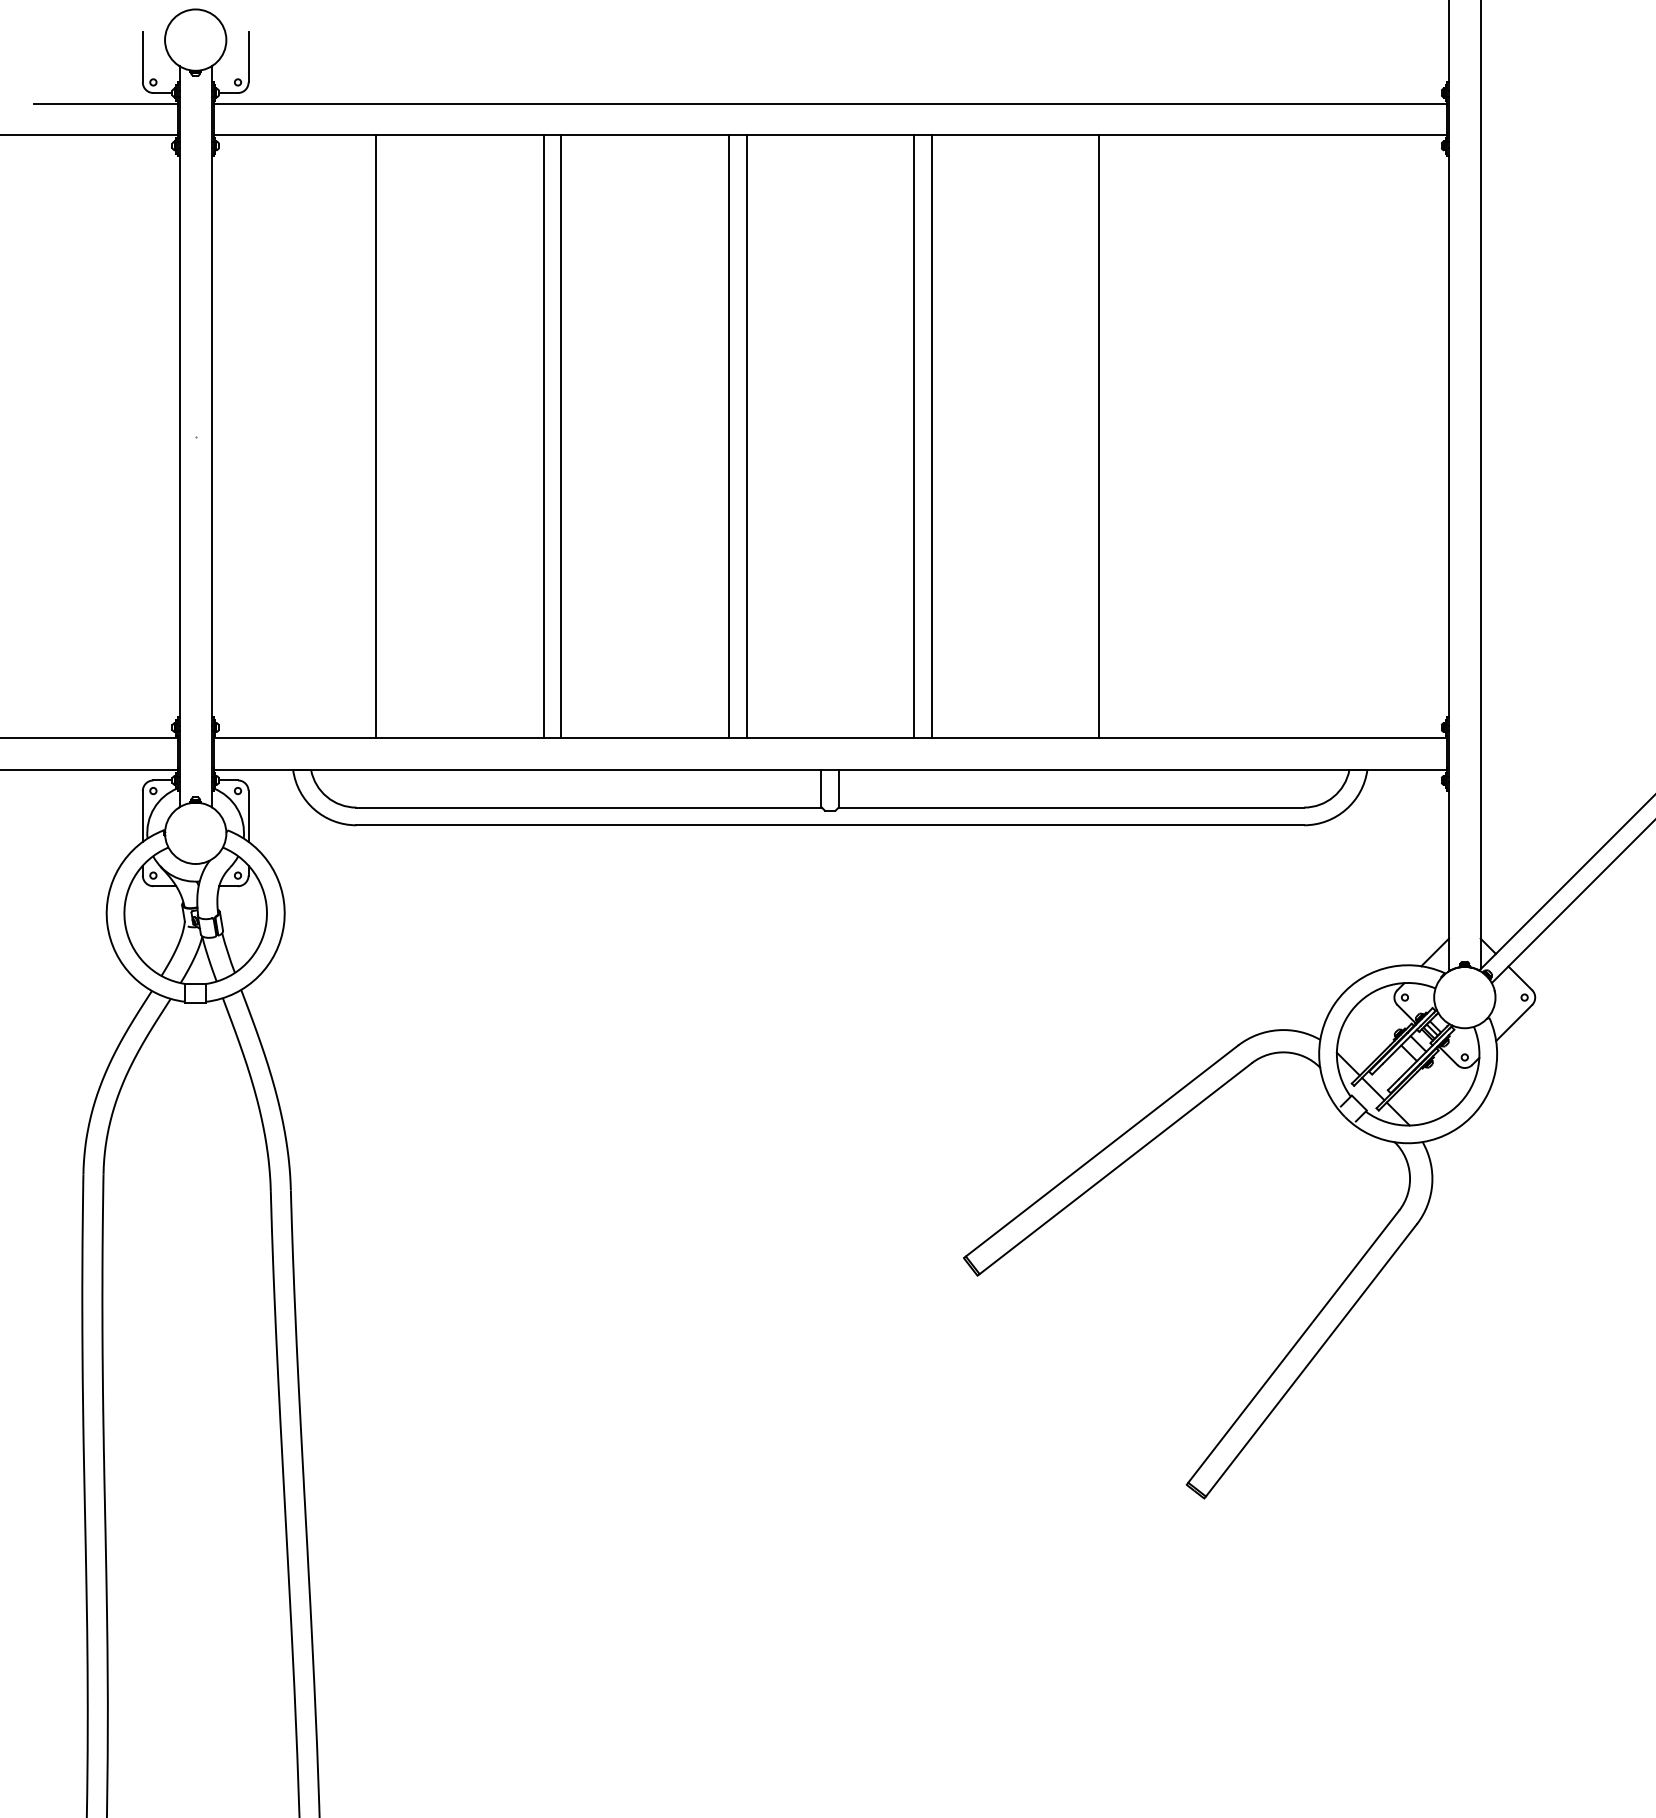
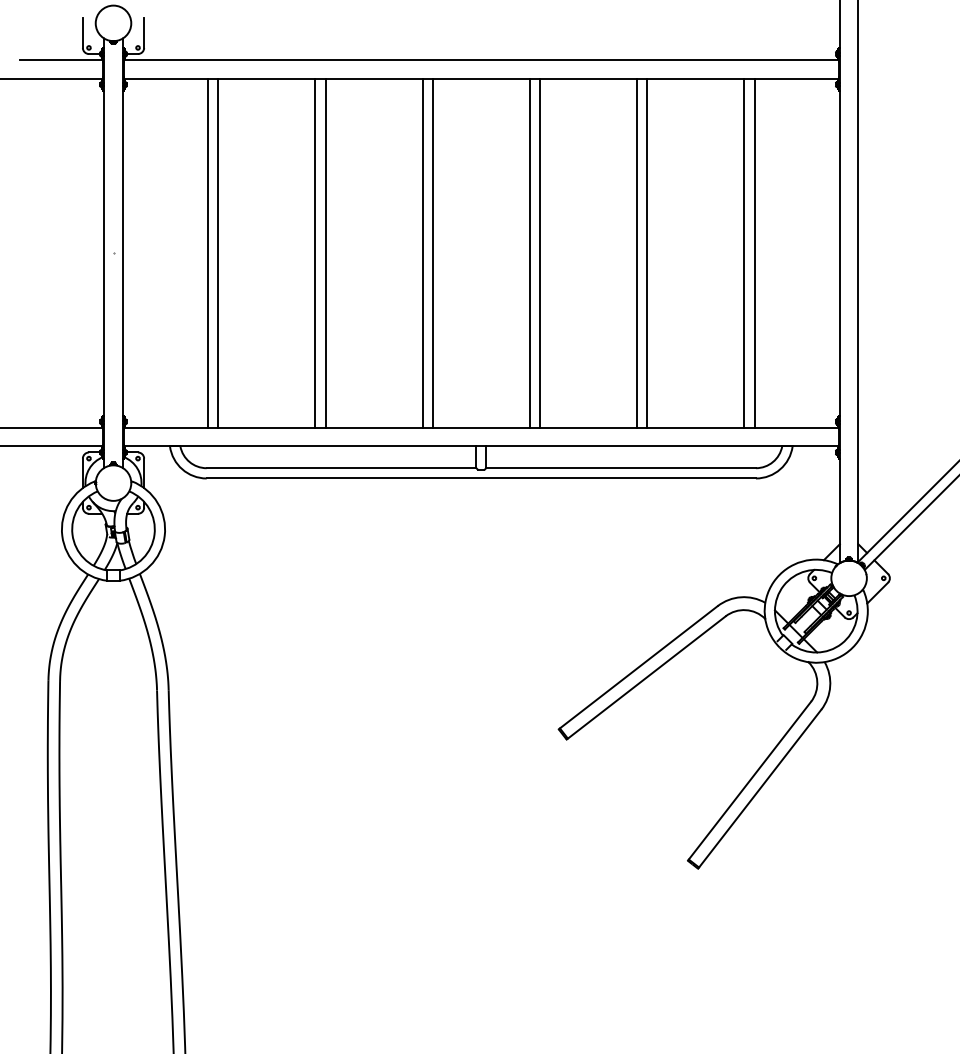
line: (357, 435) -> (207, 252), added
line: (1116, 435) -> (647, 252), added
line: (1284, 435) -> (744, 252), added
line: (1301, 435) -> (754, 252), added

